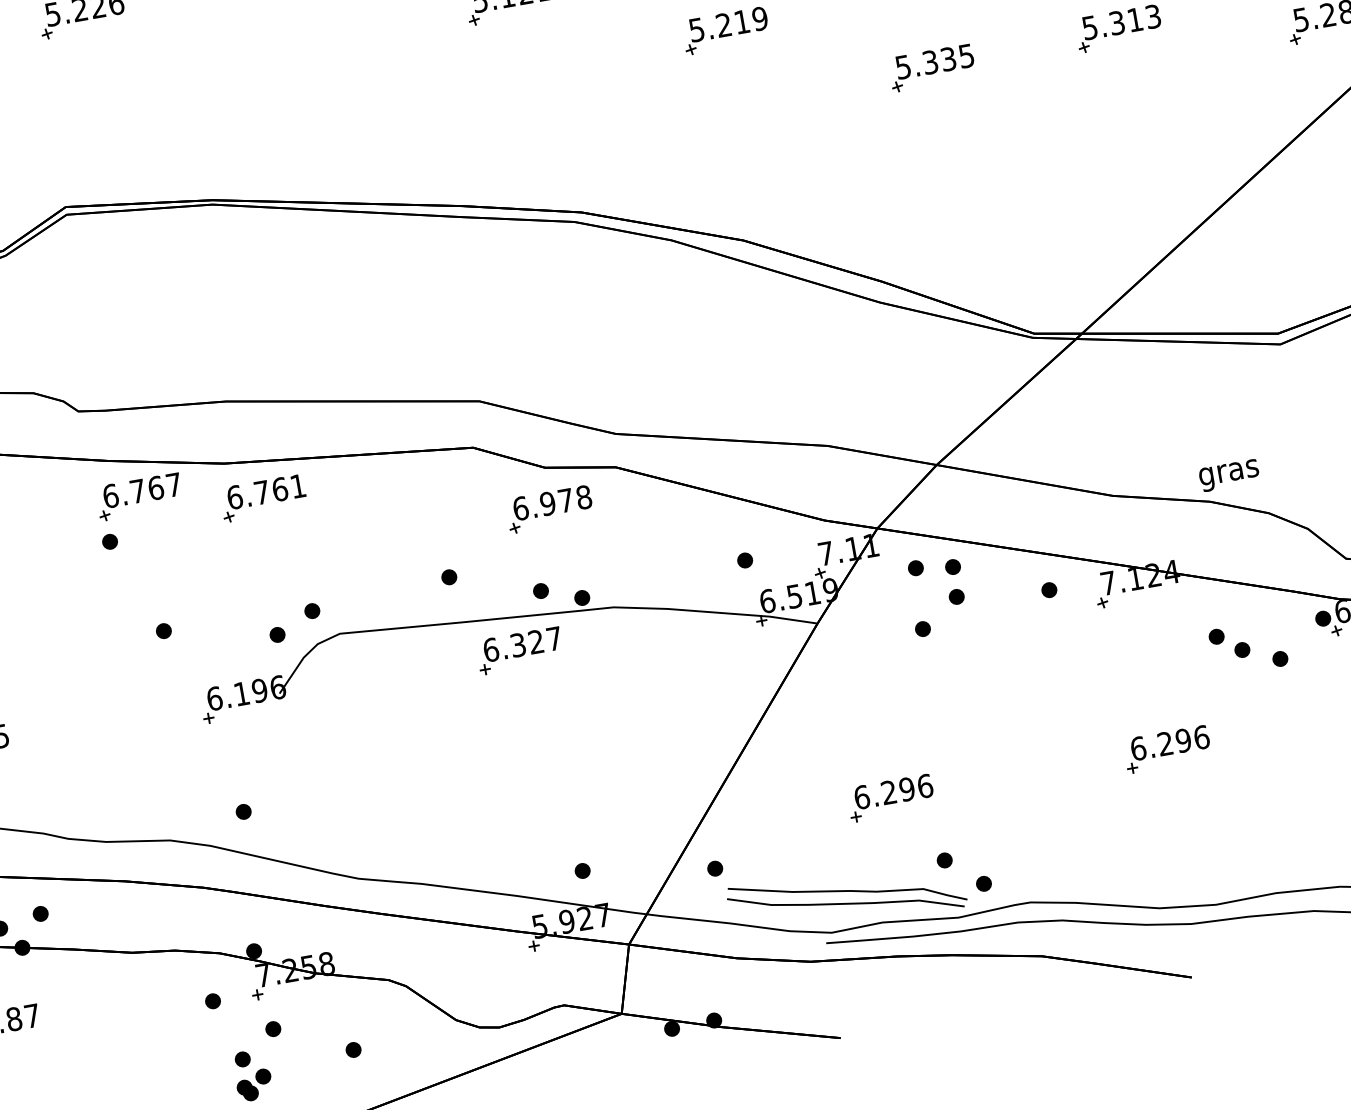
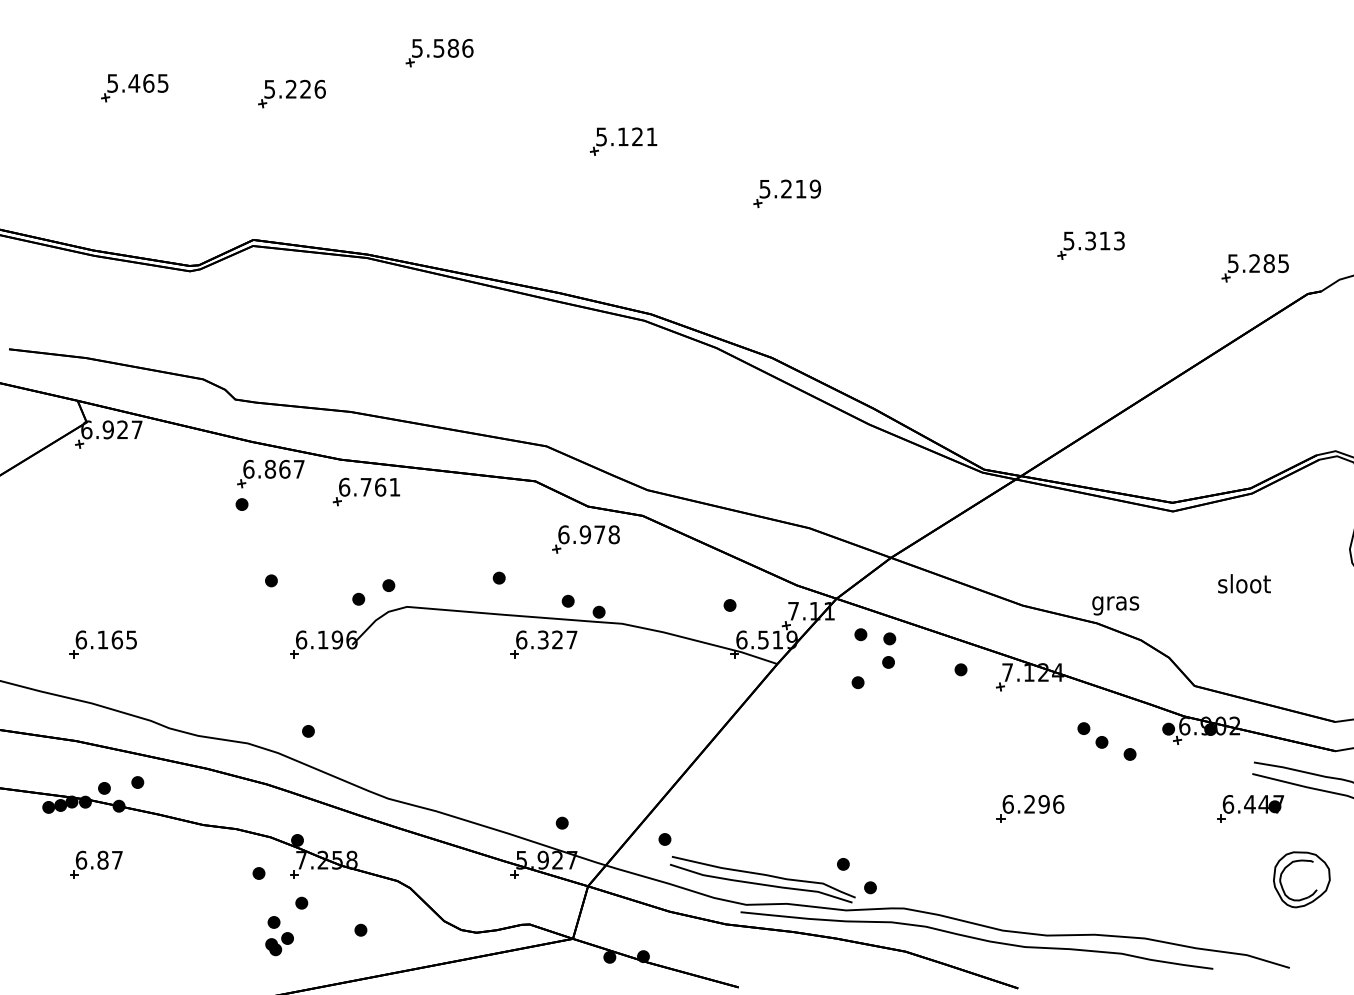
part: (932, 67) -> (941, 250), removed
text: (137, 490) -> (270, 468), 6.767 -> 6.867
part: (891, 797) -> (810, 808), removed

